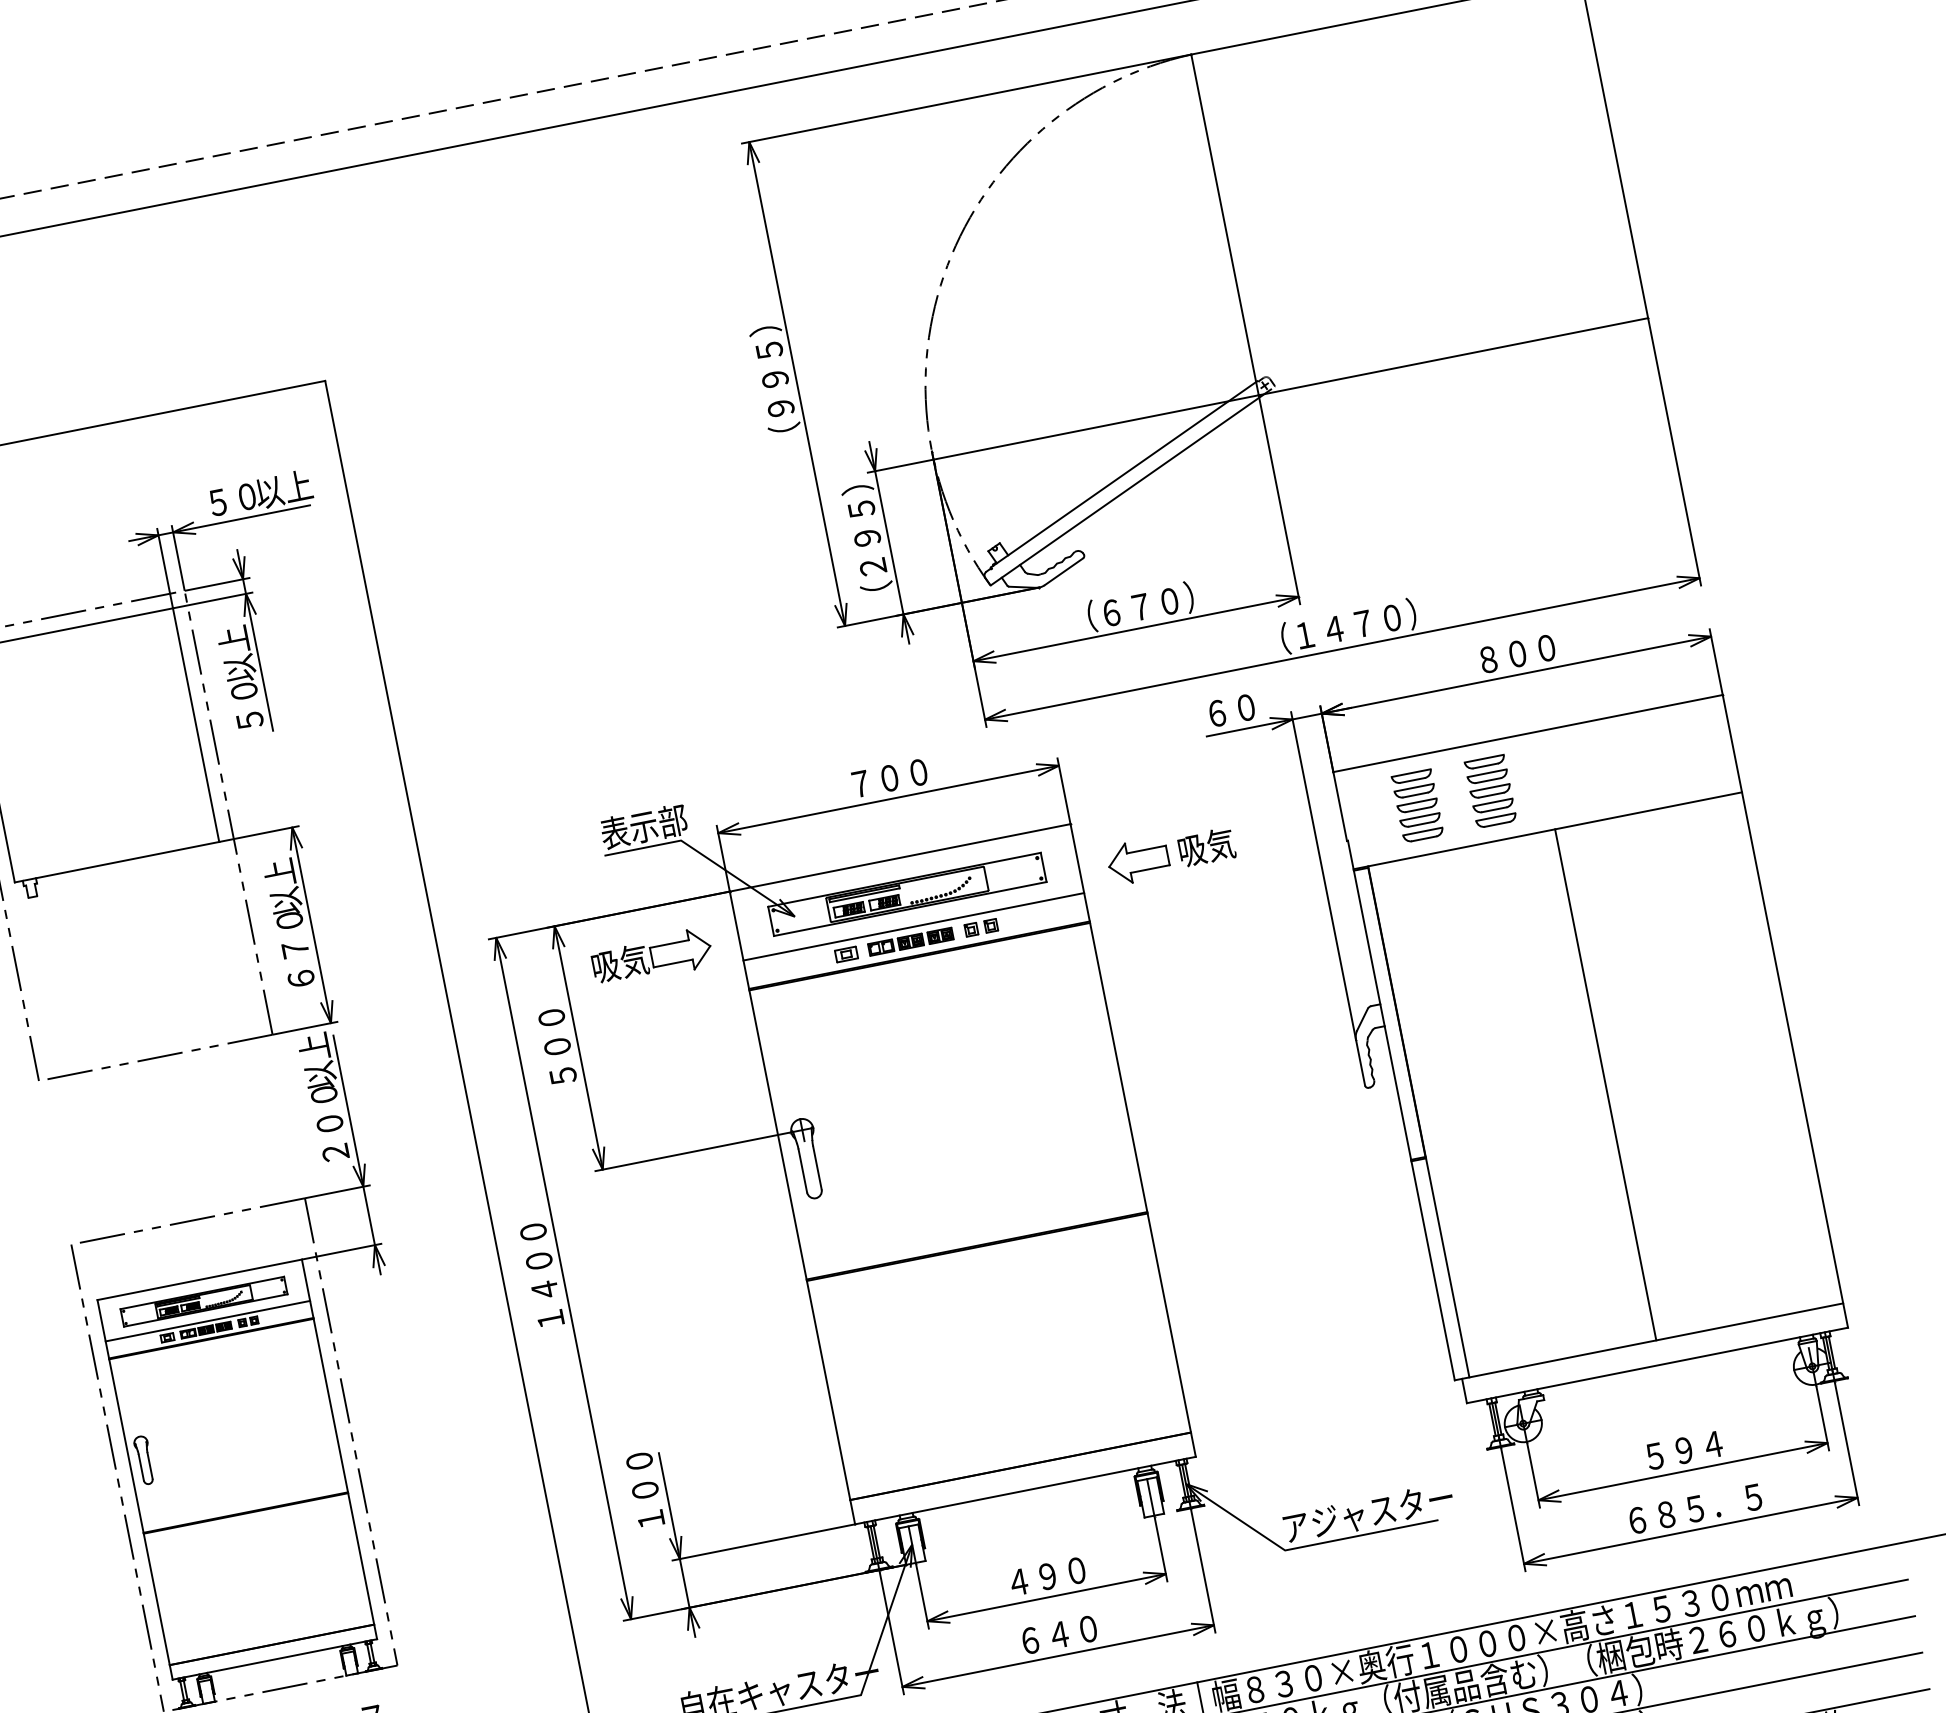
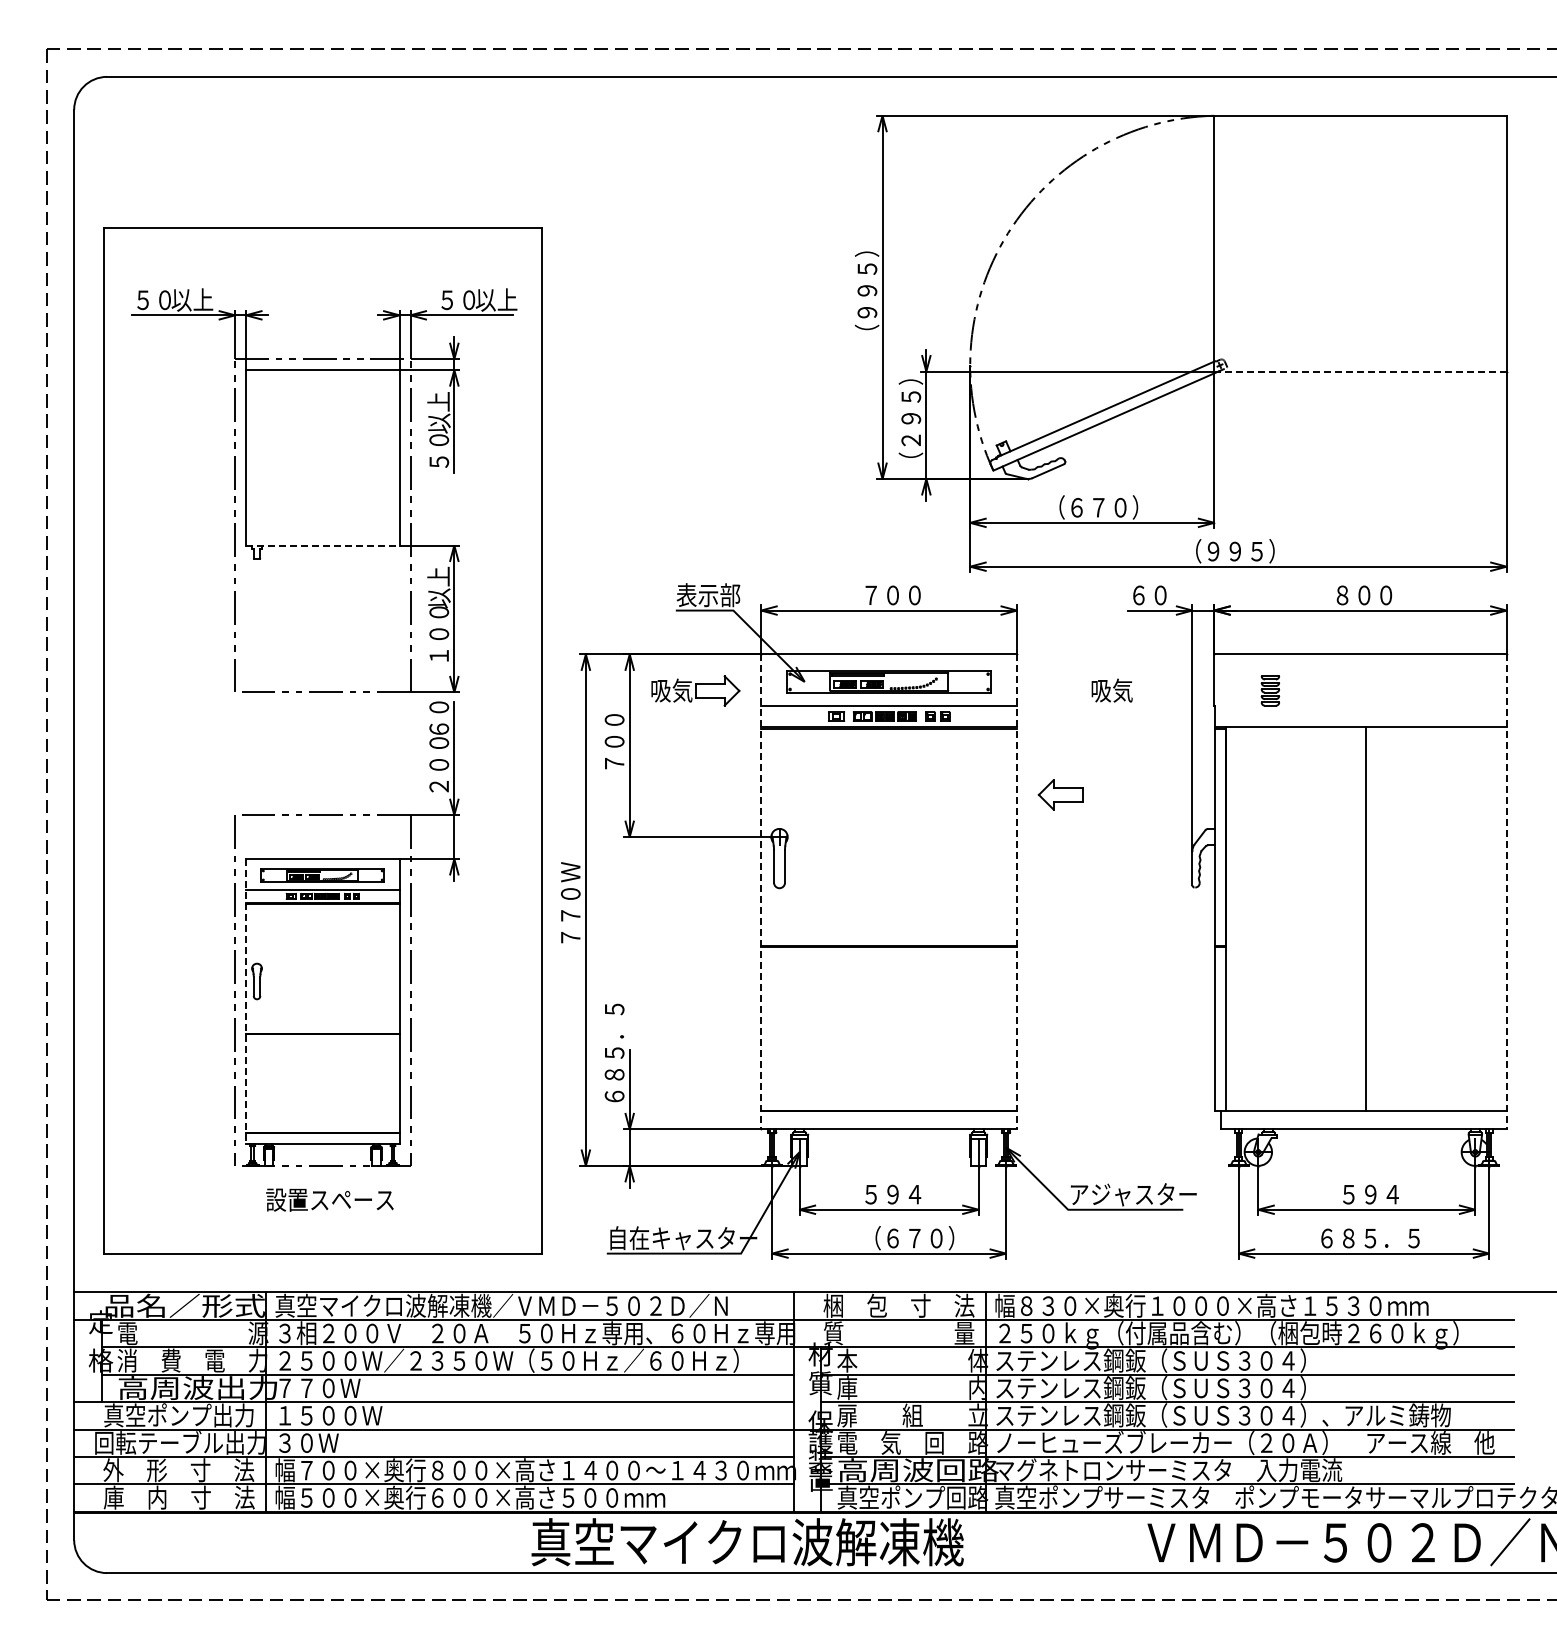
line: (1452, 356) -> (1359, 371), solid -> dashed
text: (1355, 625) -> (1251, 551), （１４７０） -> （９９５）
part: (1489, 791) -> (1324, 690), removed
part: (1417, 805) -> (1270, 690), size x0.6
part: (1137, 860) -> (1060, 794), moved
line: (116, 862) -> (322, 545), solid -> dashed
text: (298, 963) -> (439, 644), ６７０ -> １００
line: (1785, 1012) -> (1506, 892), solid -> dashed
text: (316, 1060) -> (438, 717), 以上 -> ６０
text: (563, 1075) -> (614, 763), ５００ -> ７００
line: (1133, 1141) -> (1017, 892), solid -> dashed
line: (792, 1208) -> (761, 892), solid -> dashed
text: (541, 1272) -> (570, 902), １４００ -> ７７０Ｗ
text: (639, 1460) -> (614, 1052), １００ -> ６８５．５
line: (135, 1491) -> (246, 1002), solid -> dashed
text: (1048, 1576) -> (893, 1194), ４９０ -> ５９４
text: (1081, 1630) -> (909, 1238), ６４０ -> （６７０）

